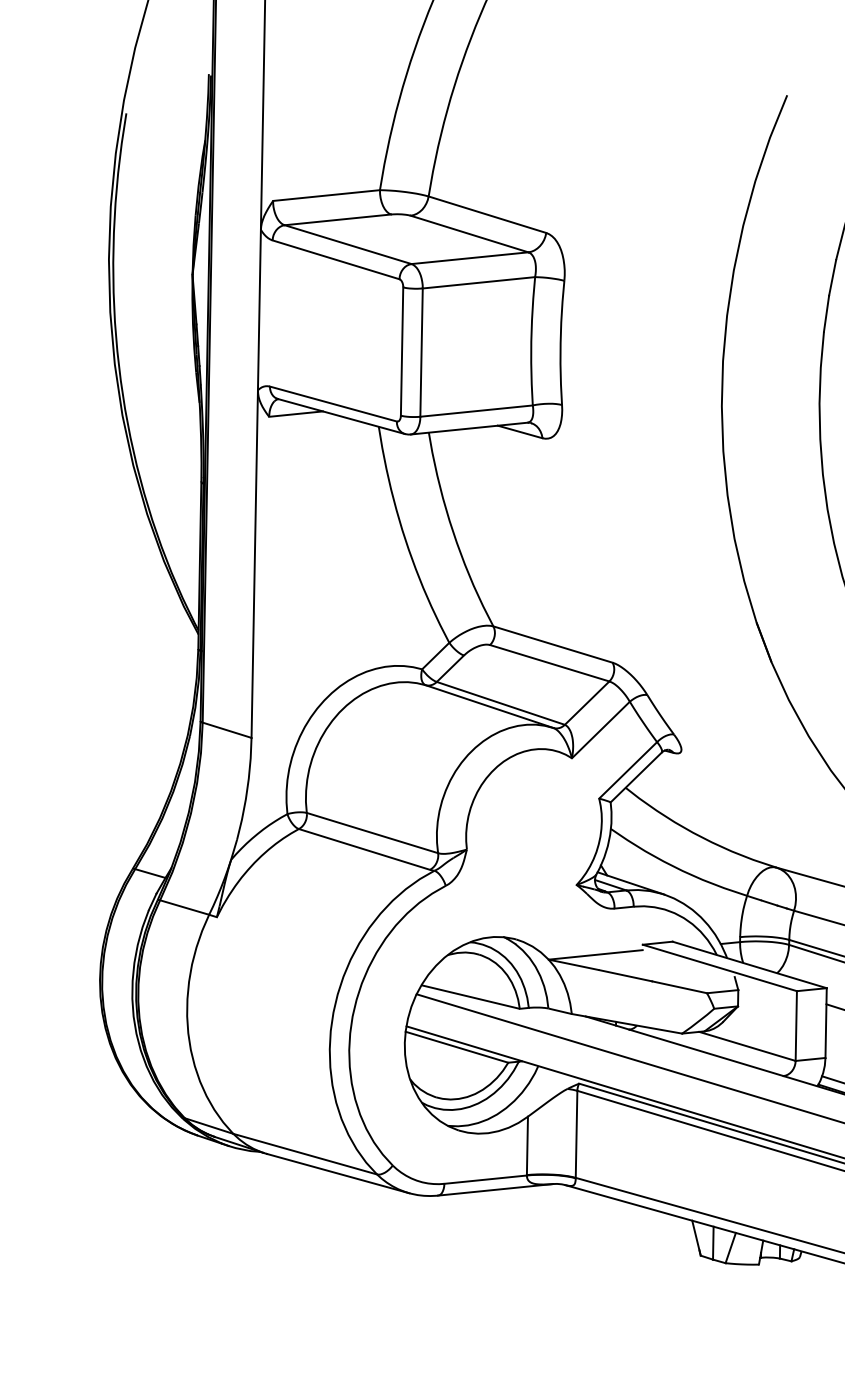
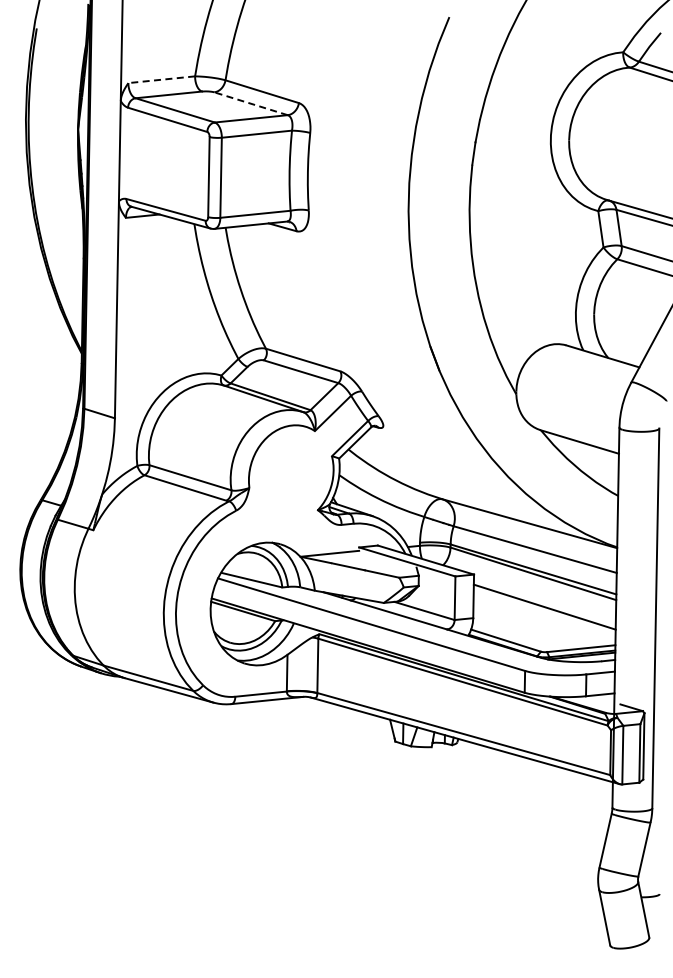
line: (326, 195) -> (161, 79), solid -> dashed
line: (468, 233) -> (250, 103), solid -> dashed

